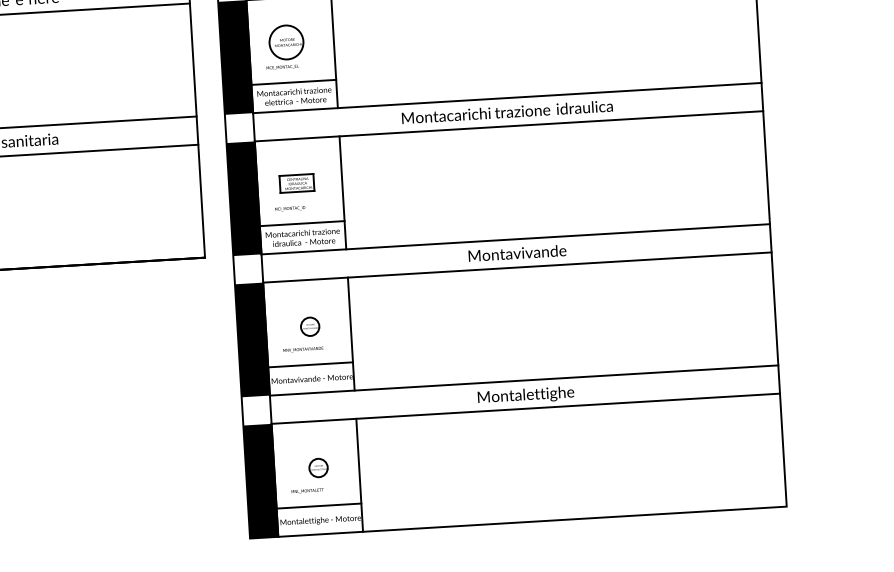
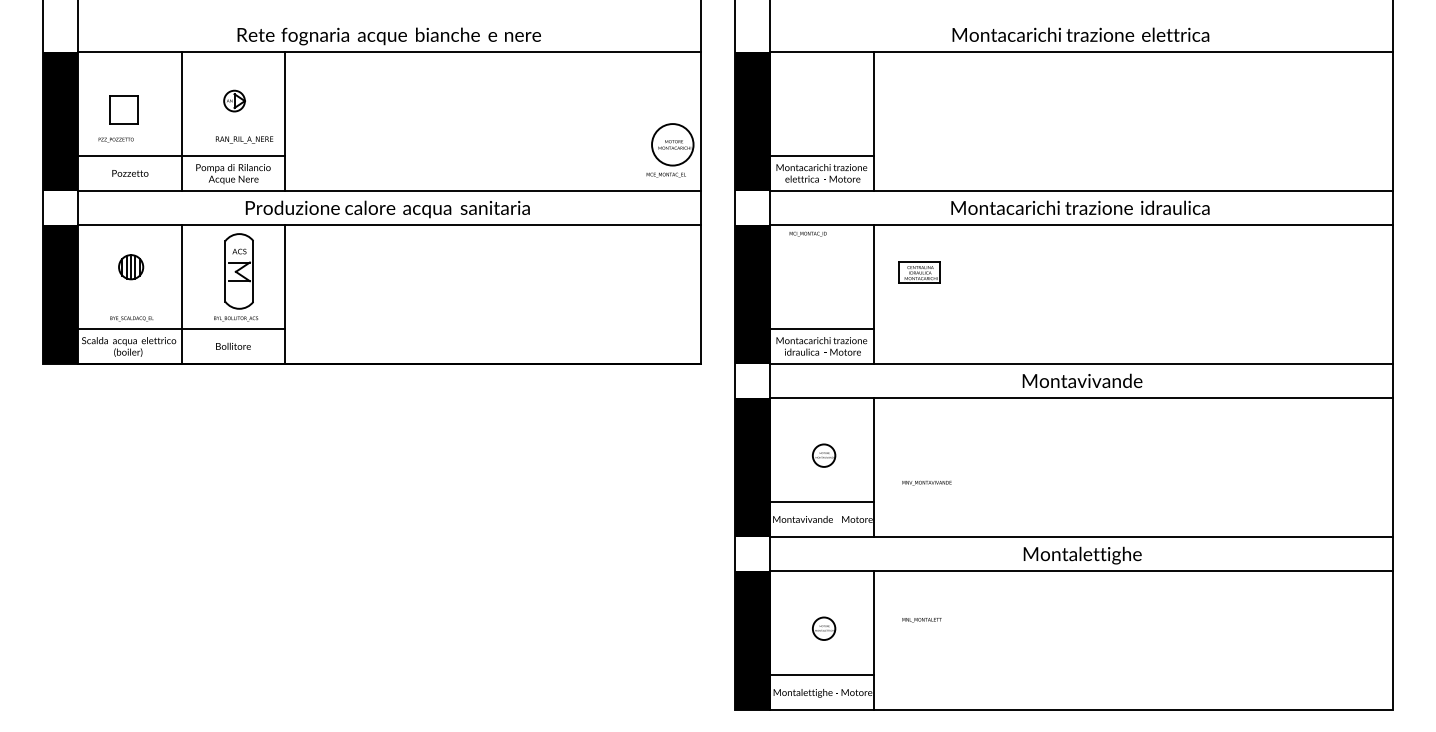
part: (284, 47) -> (670, 150), moved
part: (297, 183) -> (919, 272), moved
text: (289, 208) -> (807, 233), moved
text: (302, 349) -> (926, 482), moved
text: (307, 491) -> (921, 620), moved

